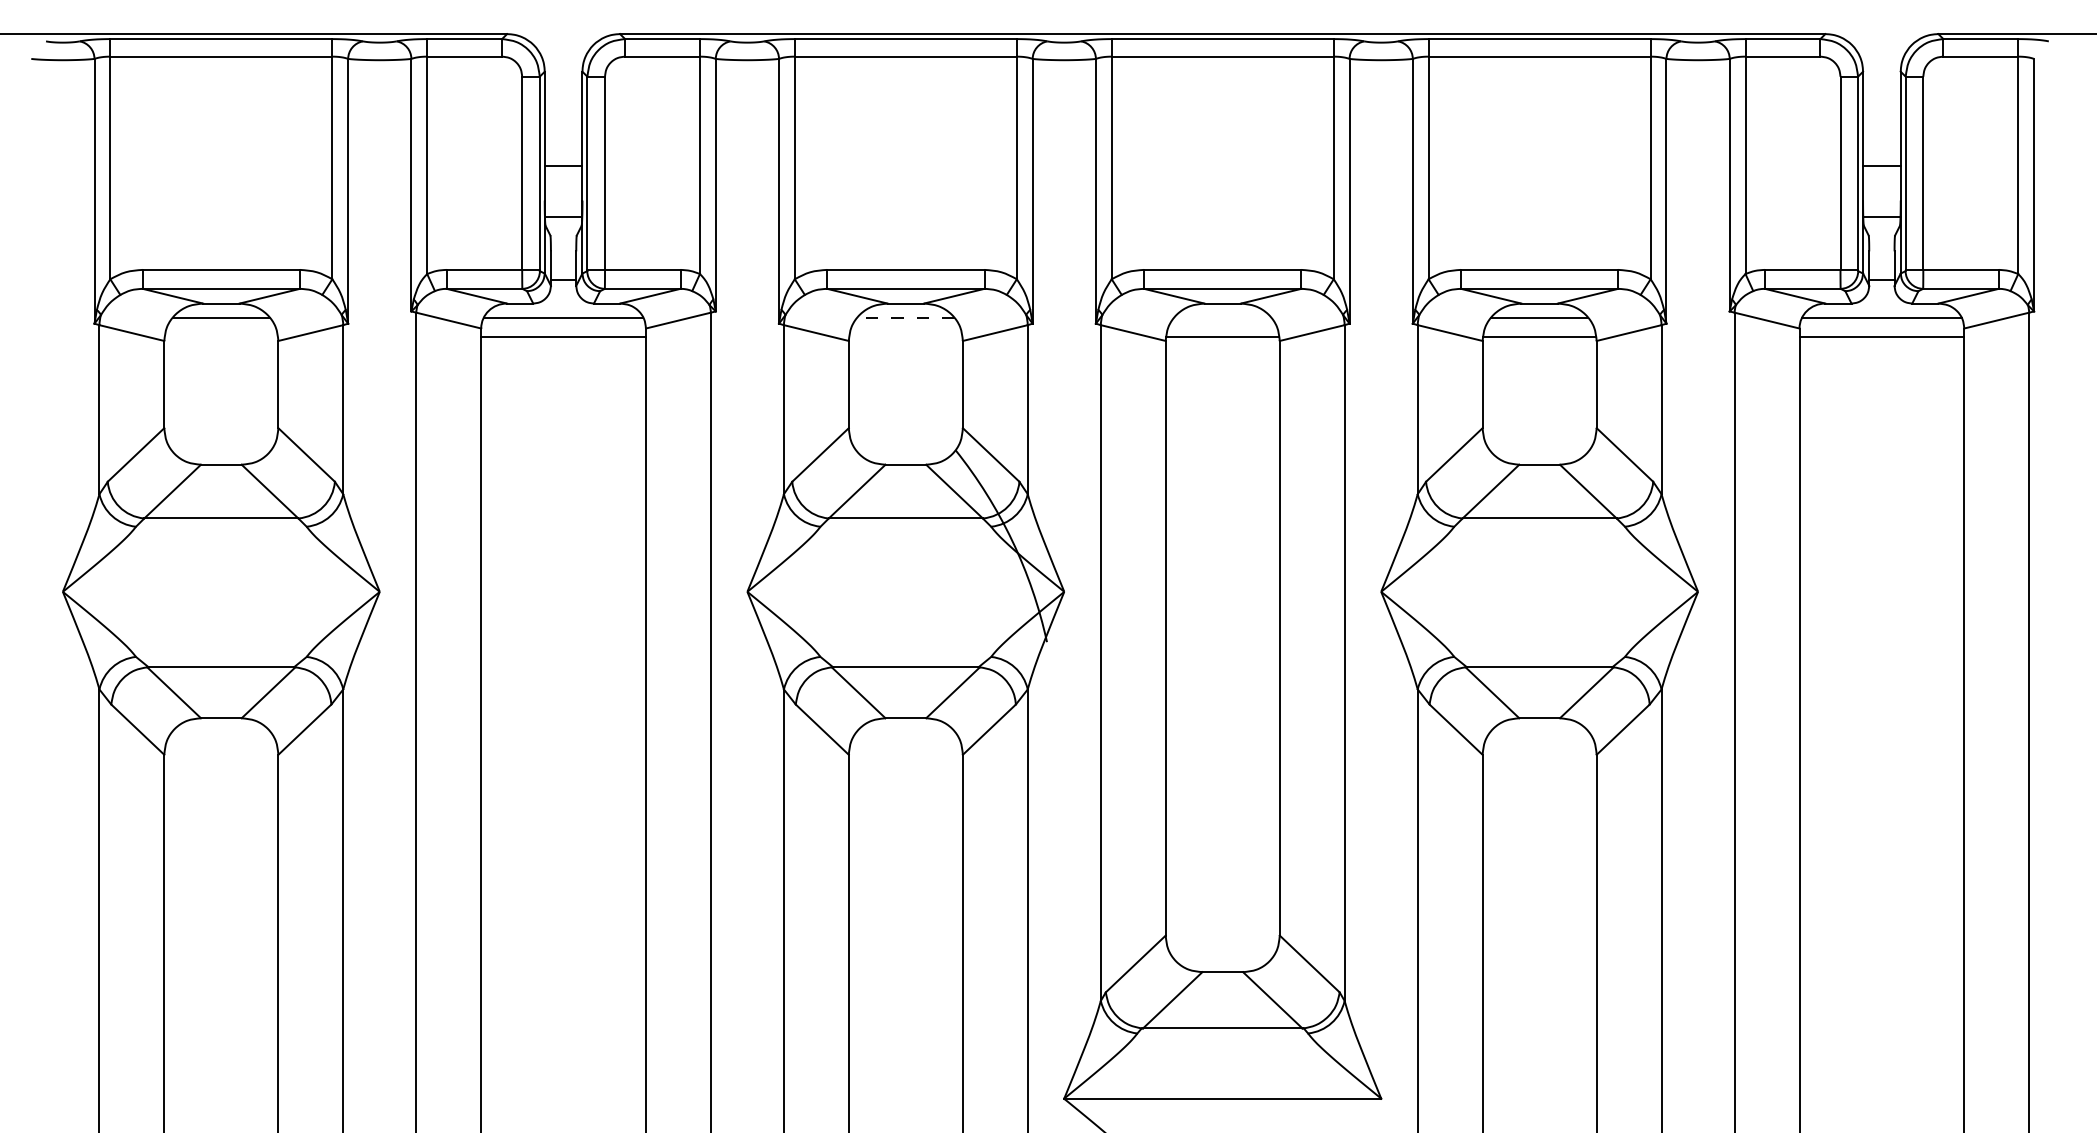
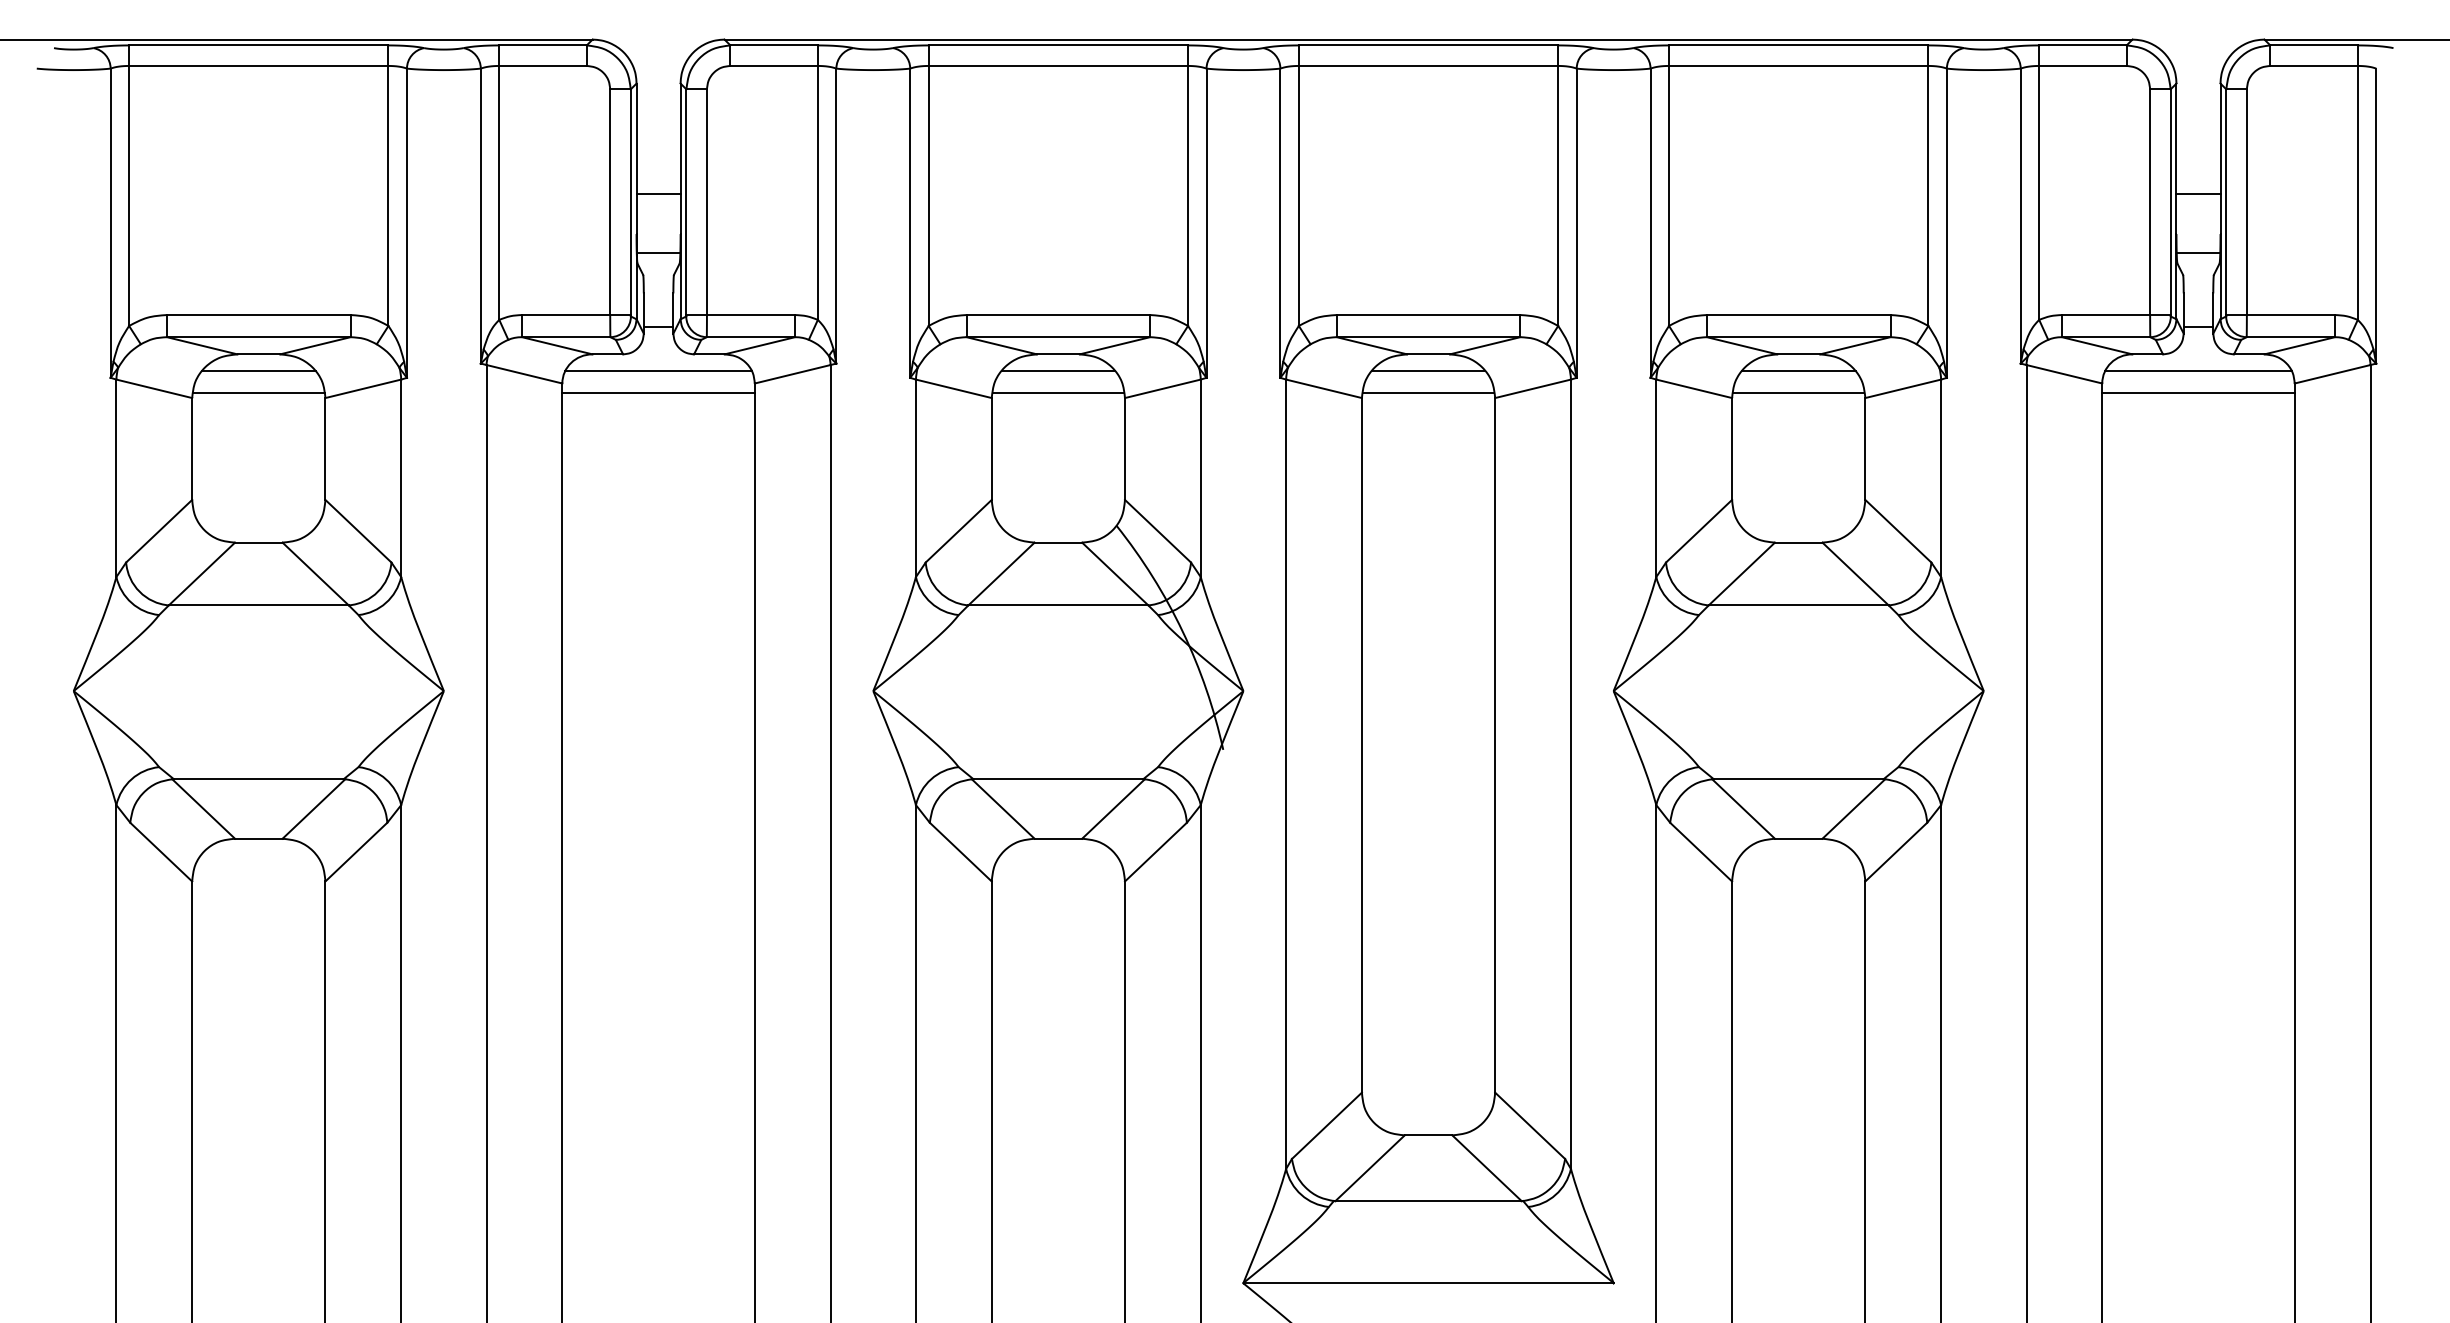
line: (905, 317) -> (1057, 370), dashed -> solid
line: (1222, 317) -> (1428, 370), added
line: (221, 337) -> (258, 394), added
line: (905, 337) -> (1057, 394), added

